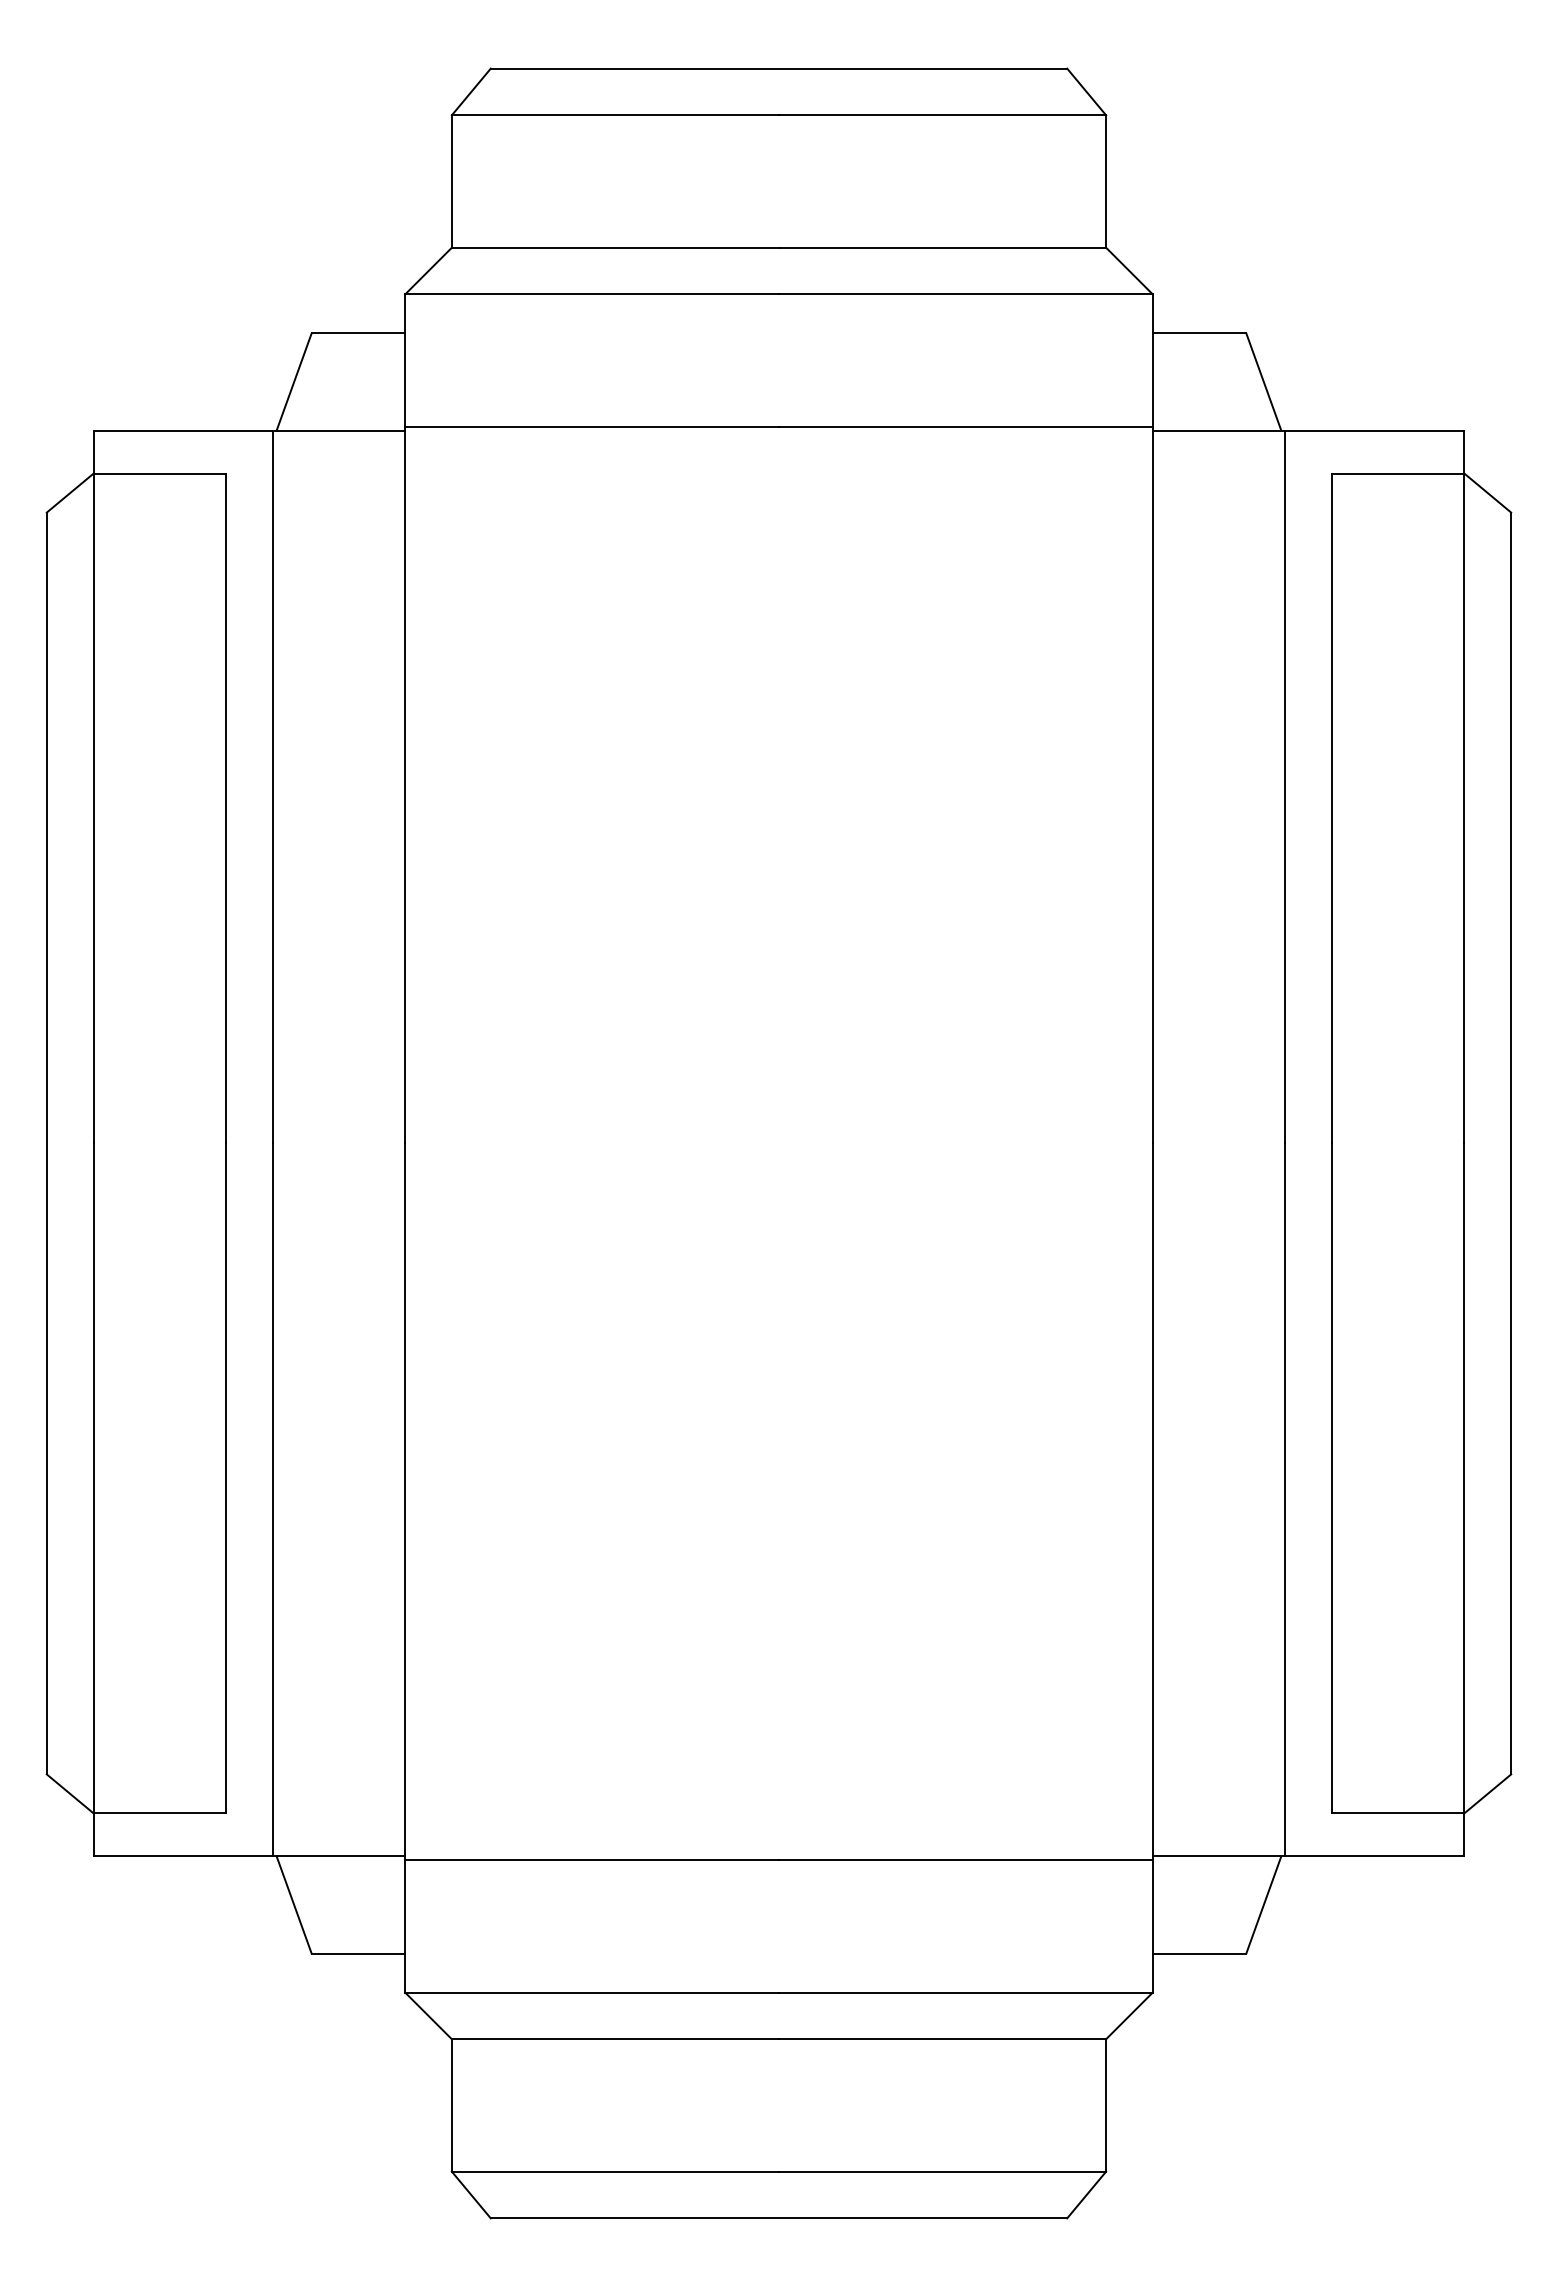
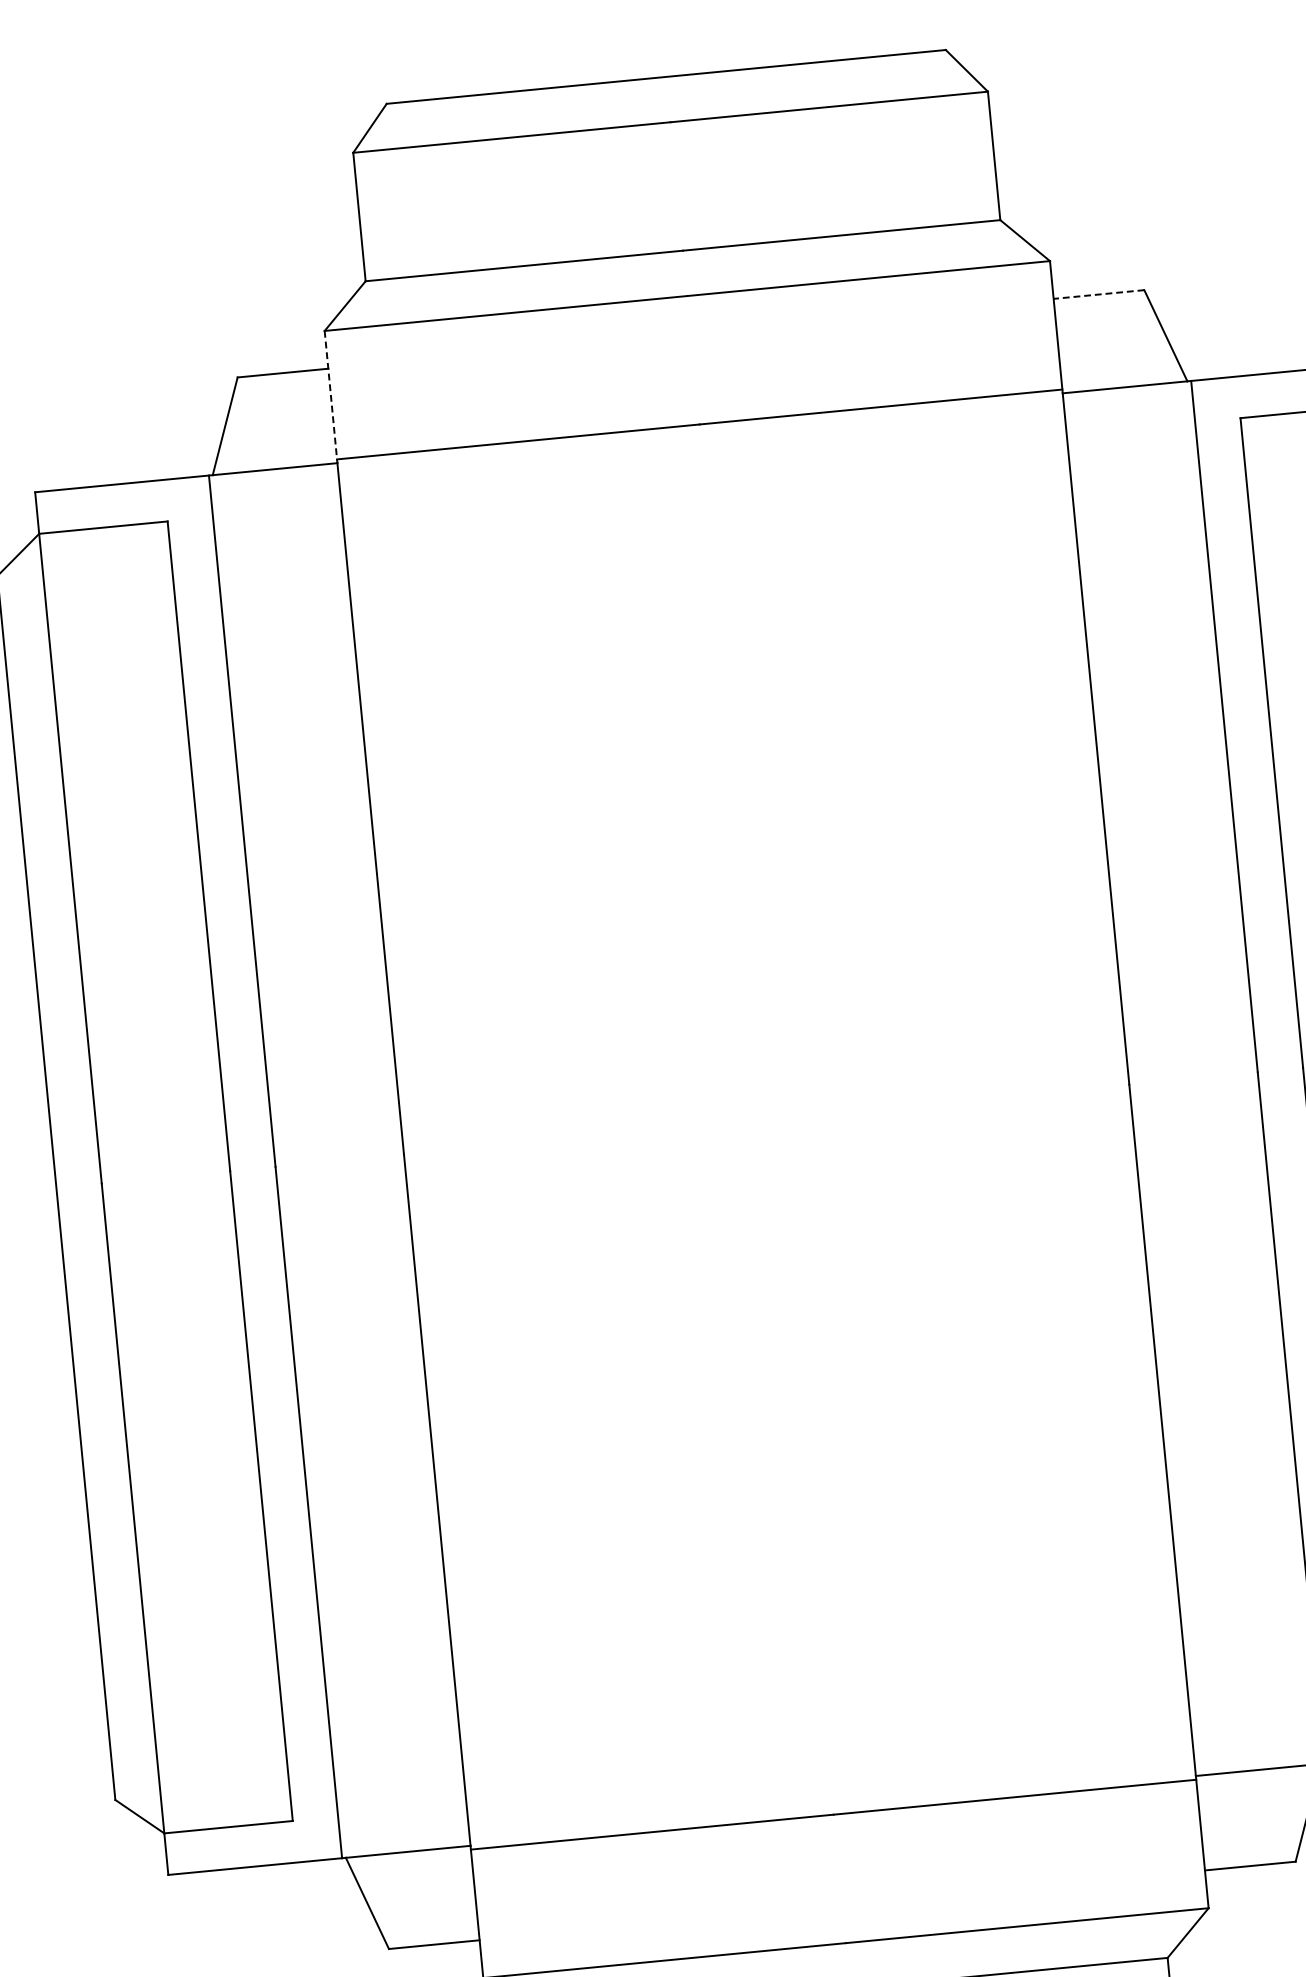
line: (1199, 333) -> (1098, 294), solid -> dashed
line: (405, 363) -> (331, 397), solid -> dashed

